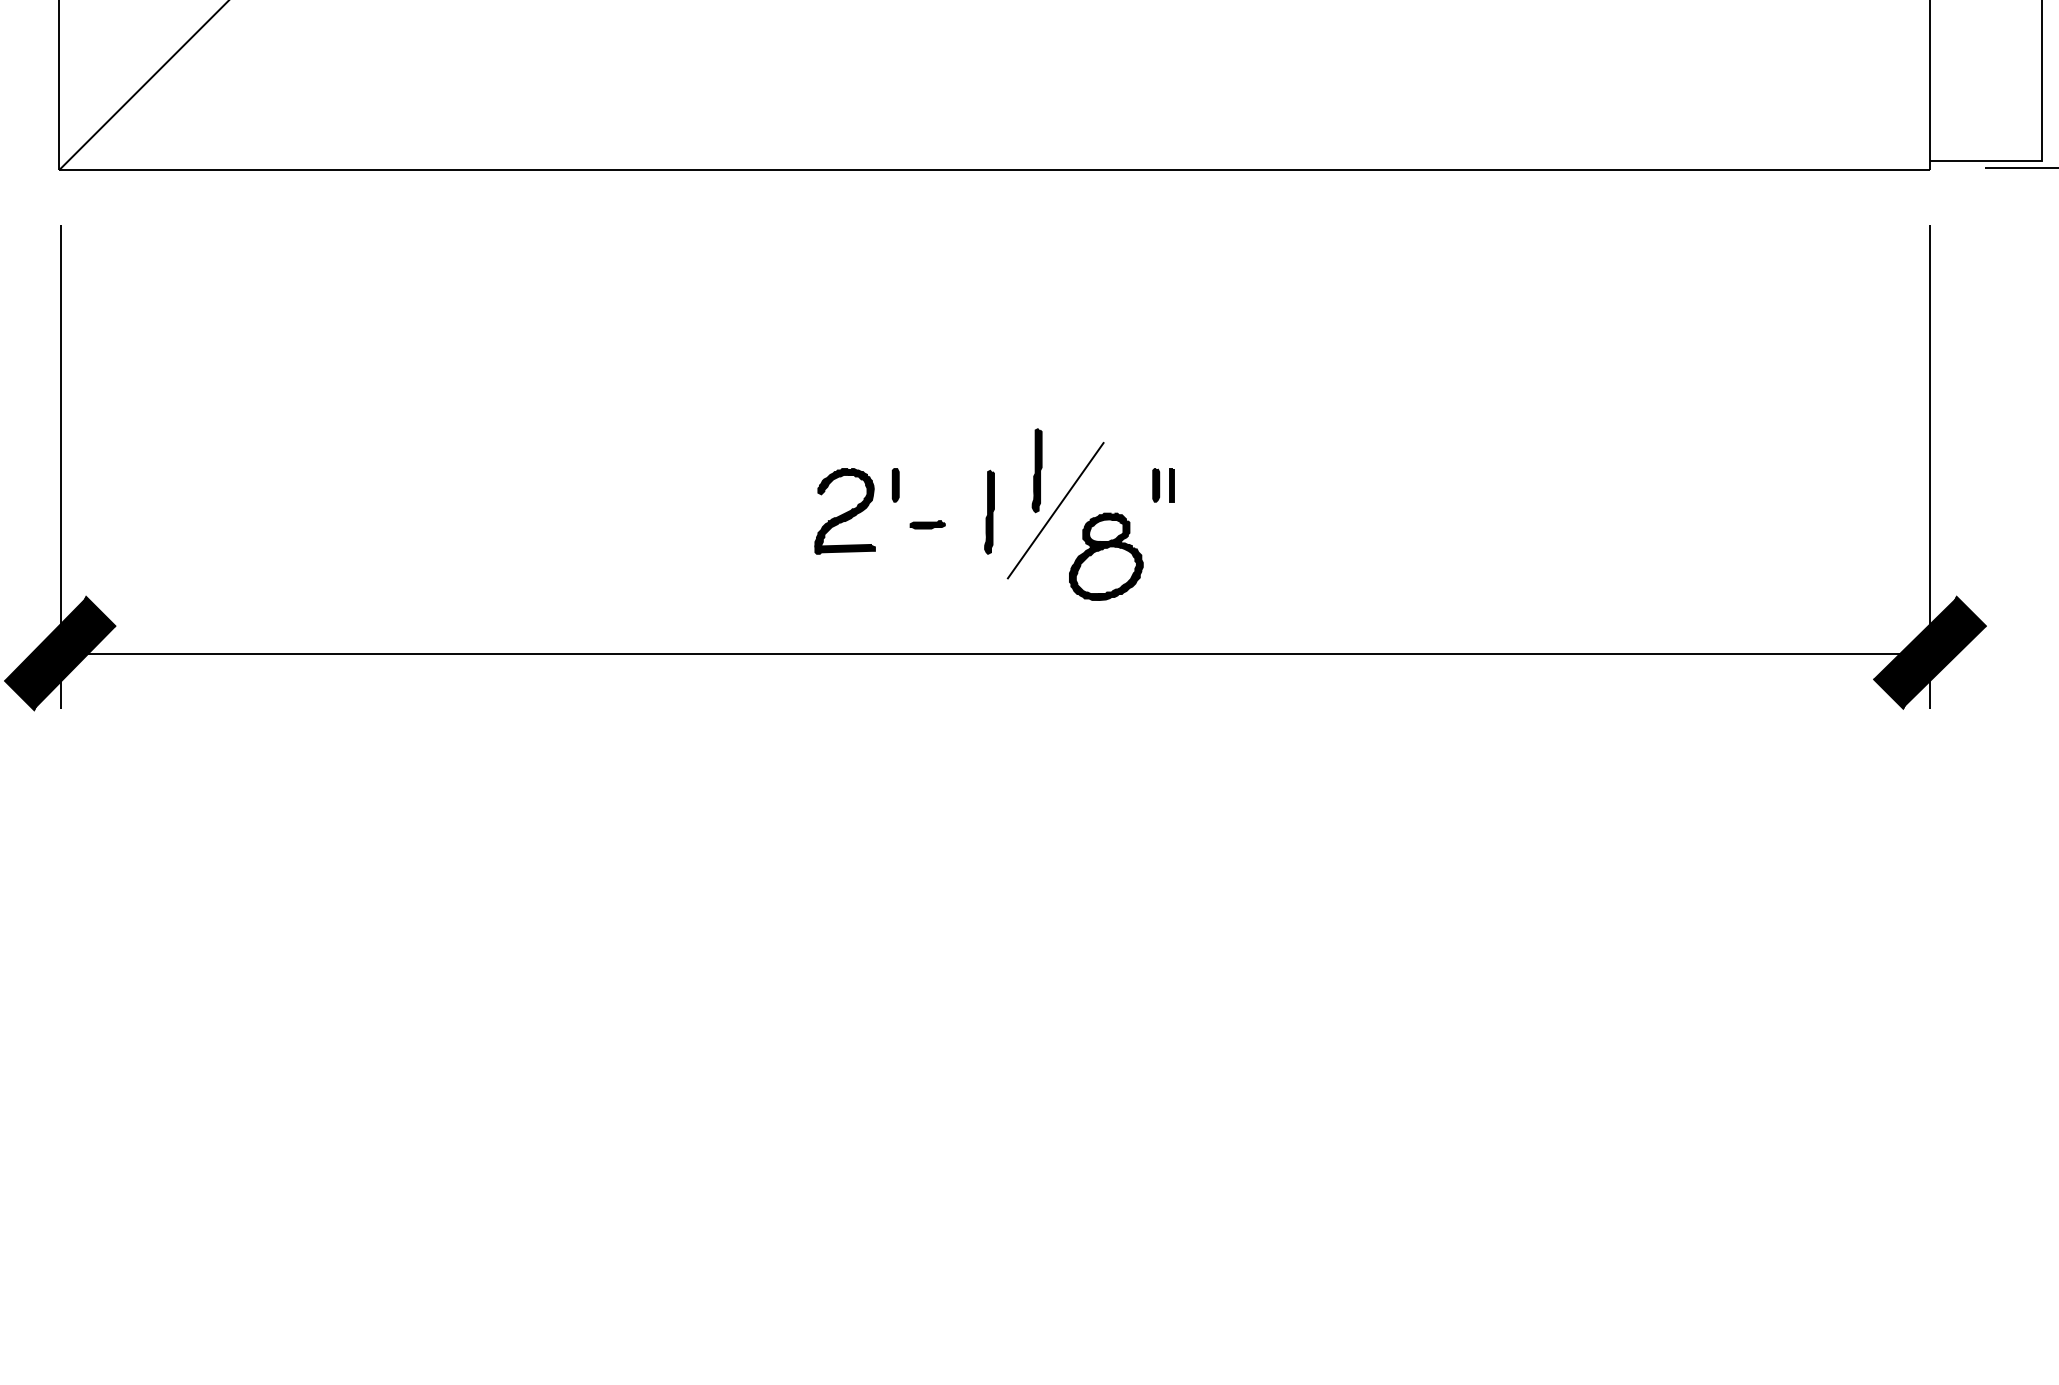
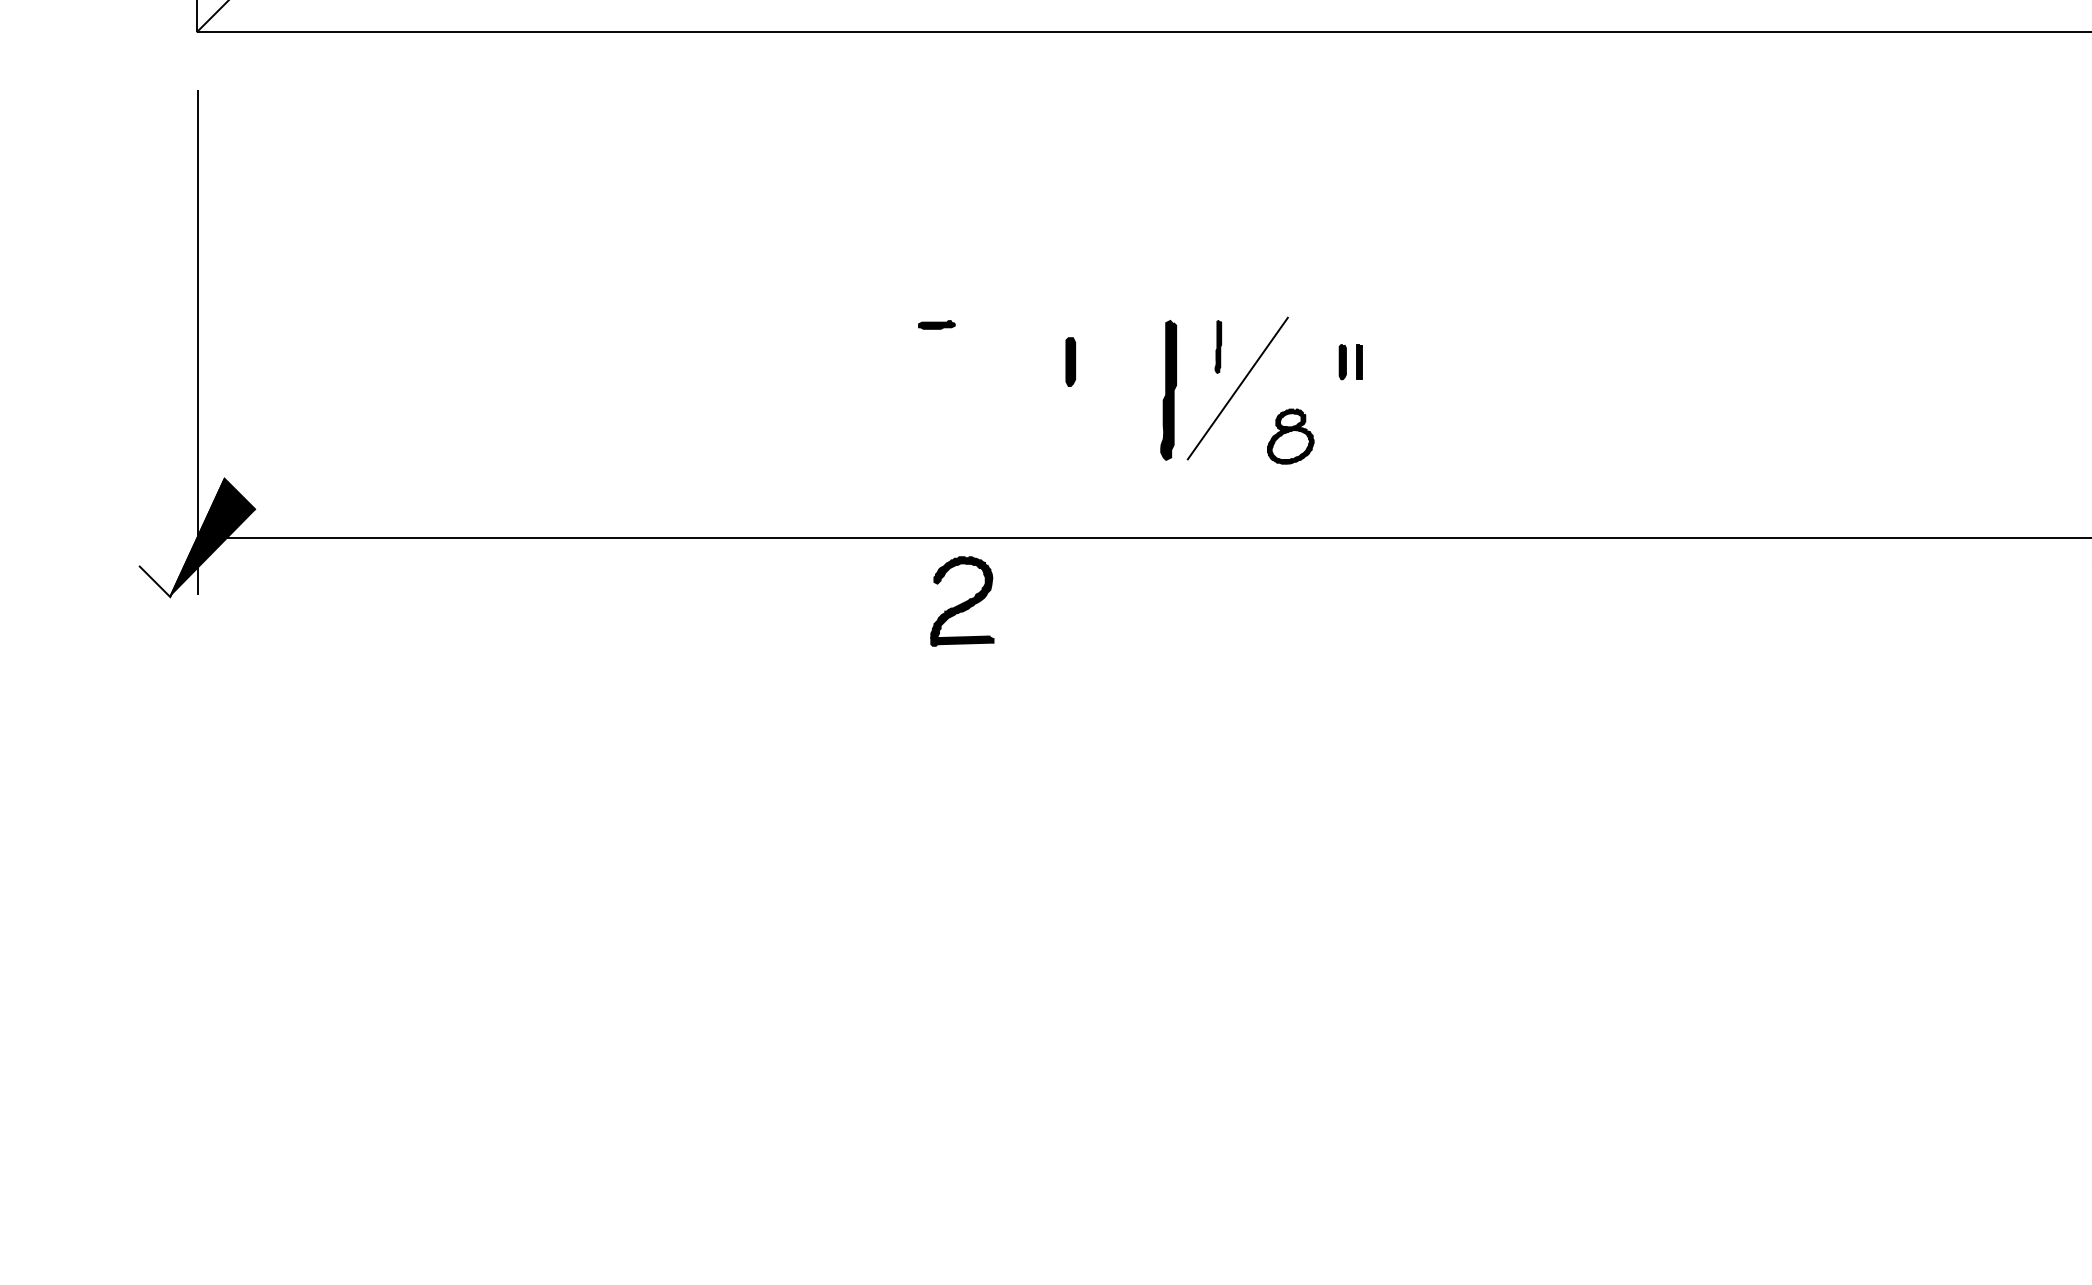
part: (1036, 470) -> (1217, 346), size x0.6
part: (895, 485) -> (1070, 362), size x1.4
part: (844, 511) -> (961, 601), moved
part: (989, 511) -> (1168, 389), size x1.6
part: (927, 524) -> (936, 324), moved
part: (1106, 556) -> (1290, 436), size x0.6
fill: (45, 653) -> (182, 537), removed

